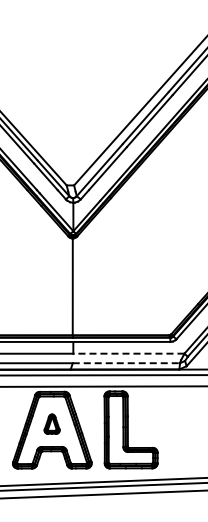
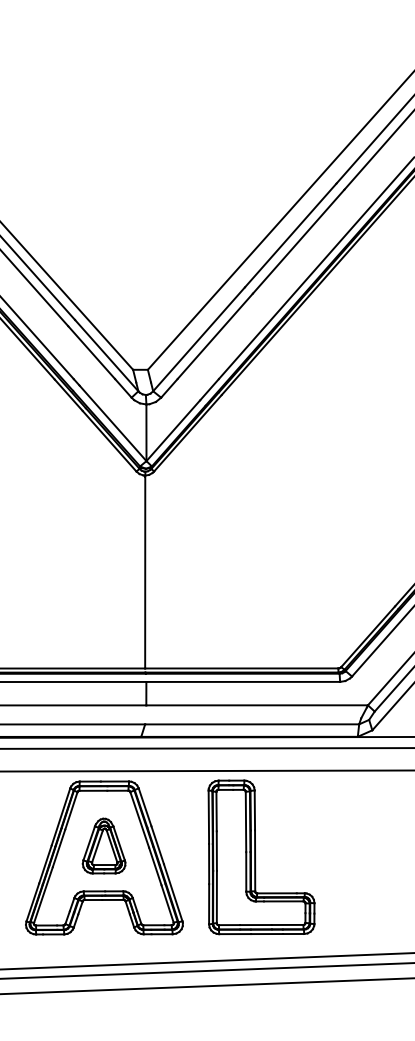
line: (128, 353) -> (256, 704), dashed -> solid
line: (126, 363) -> (252, 724), dashed -> solid
part: (51, 423) -> (102, 844), size x1.43

